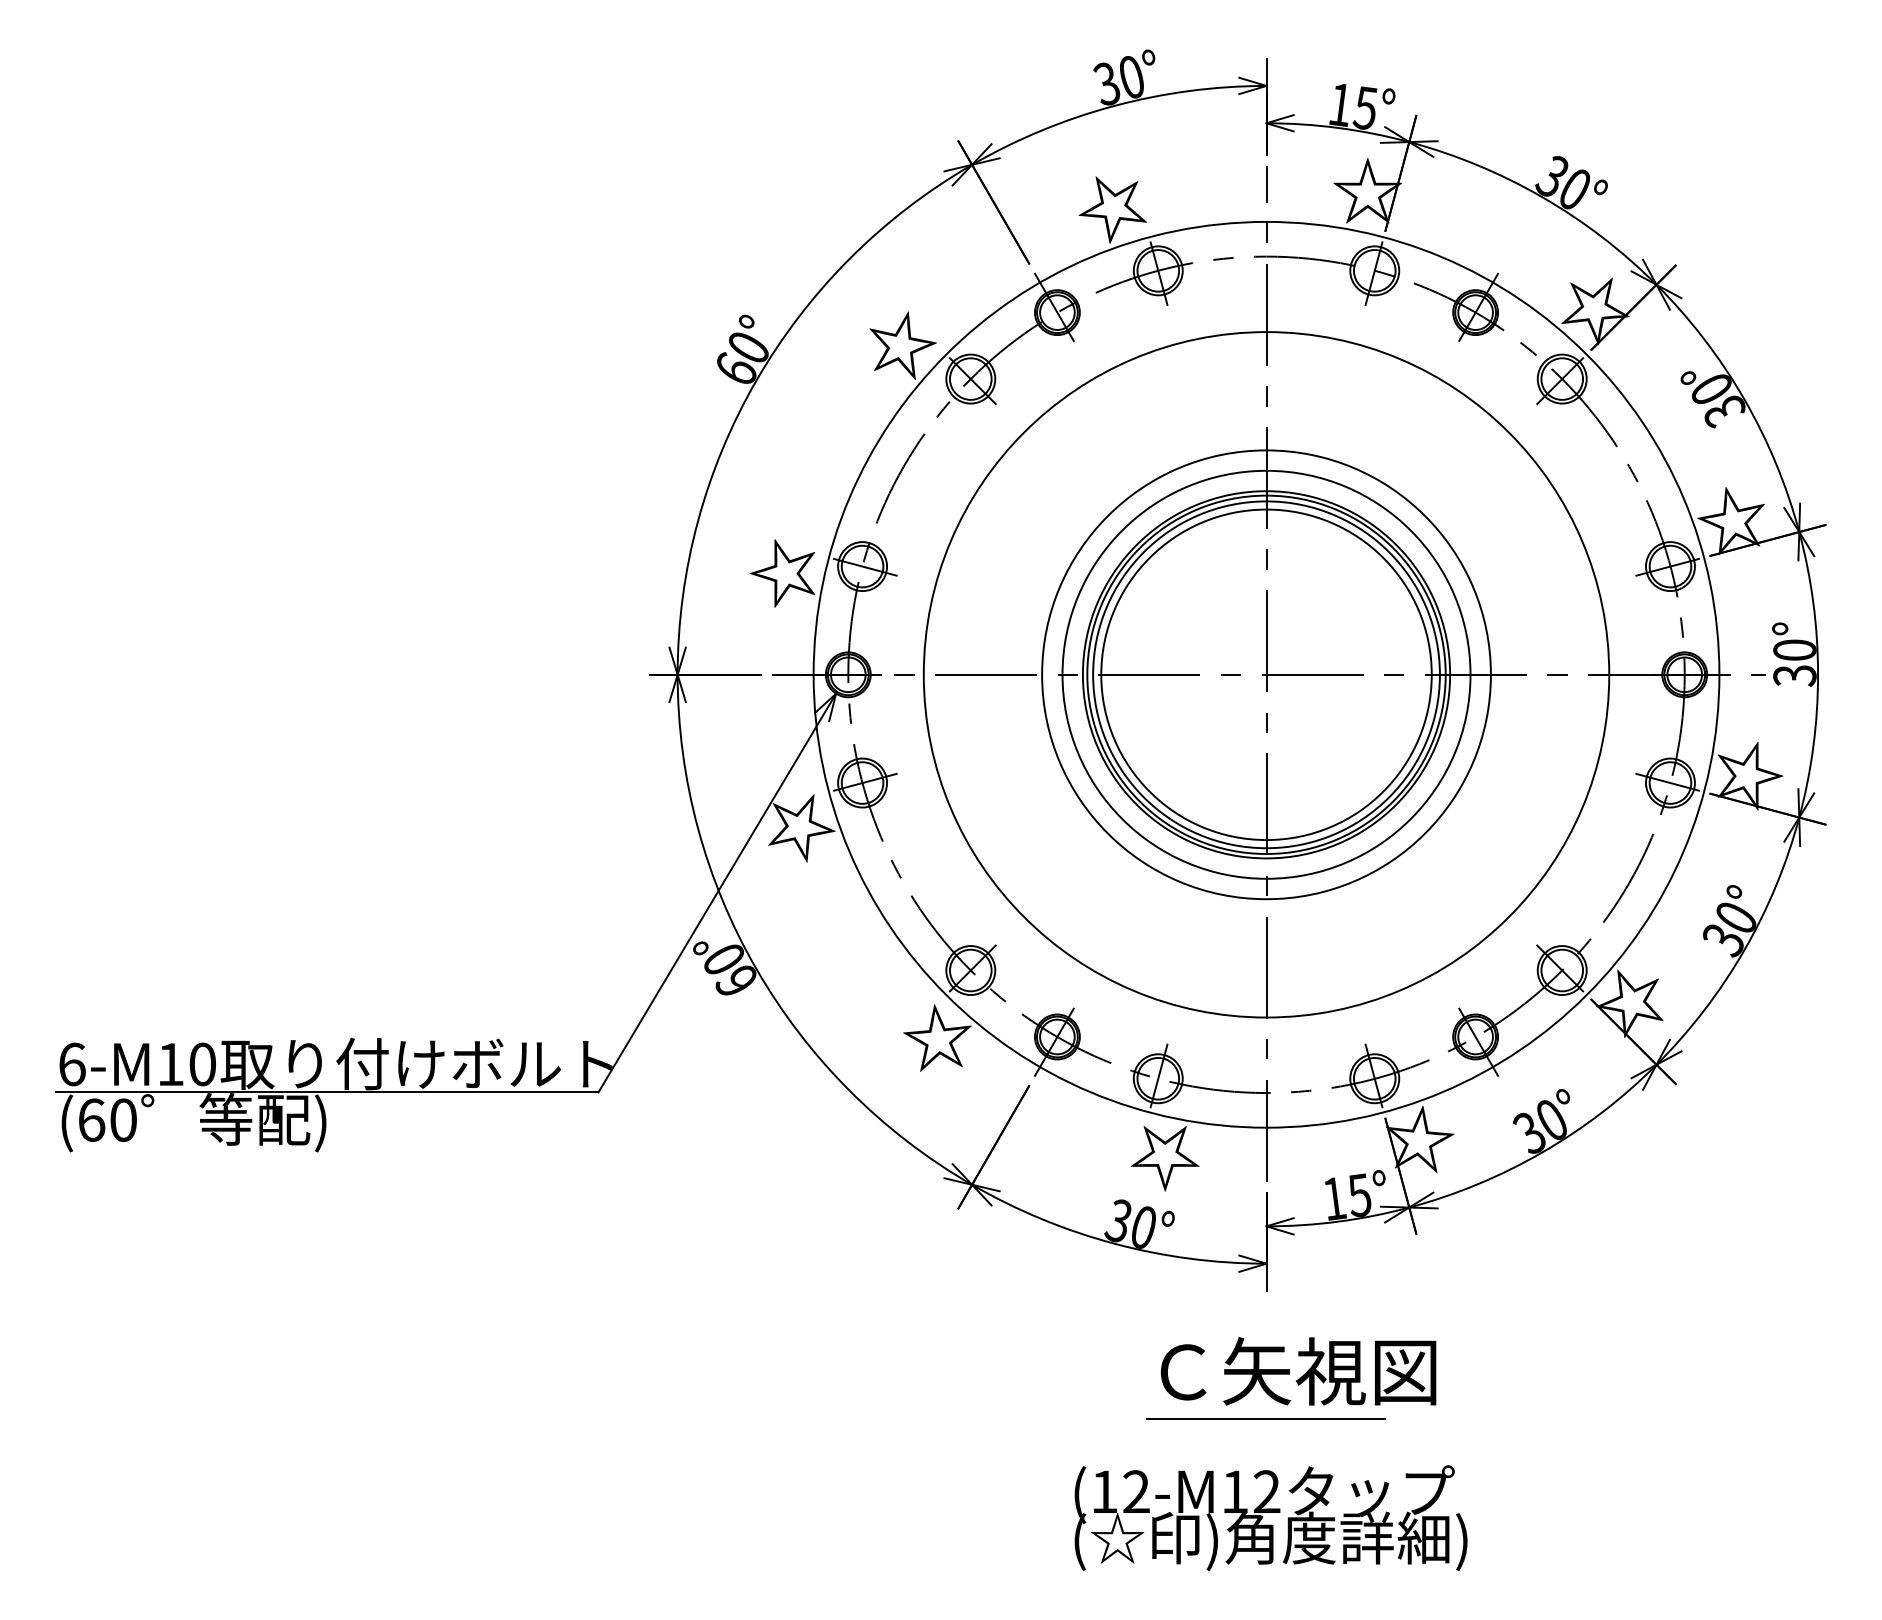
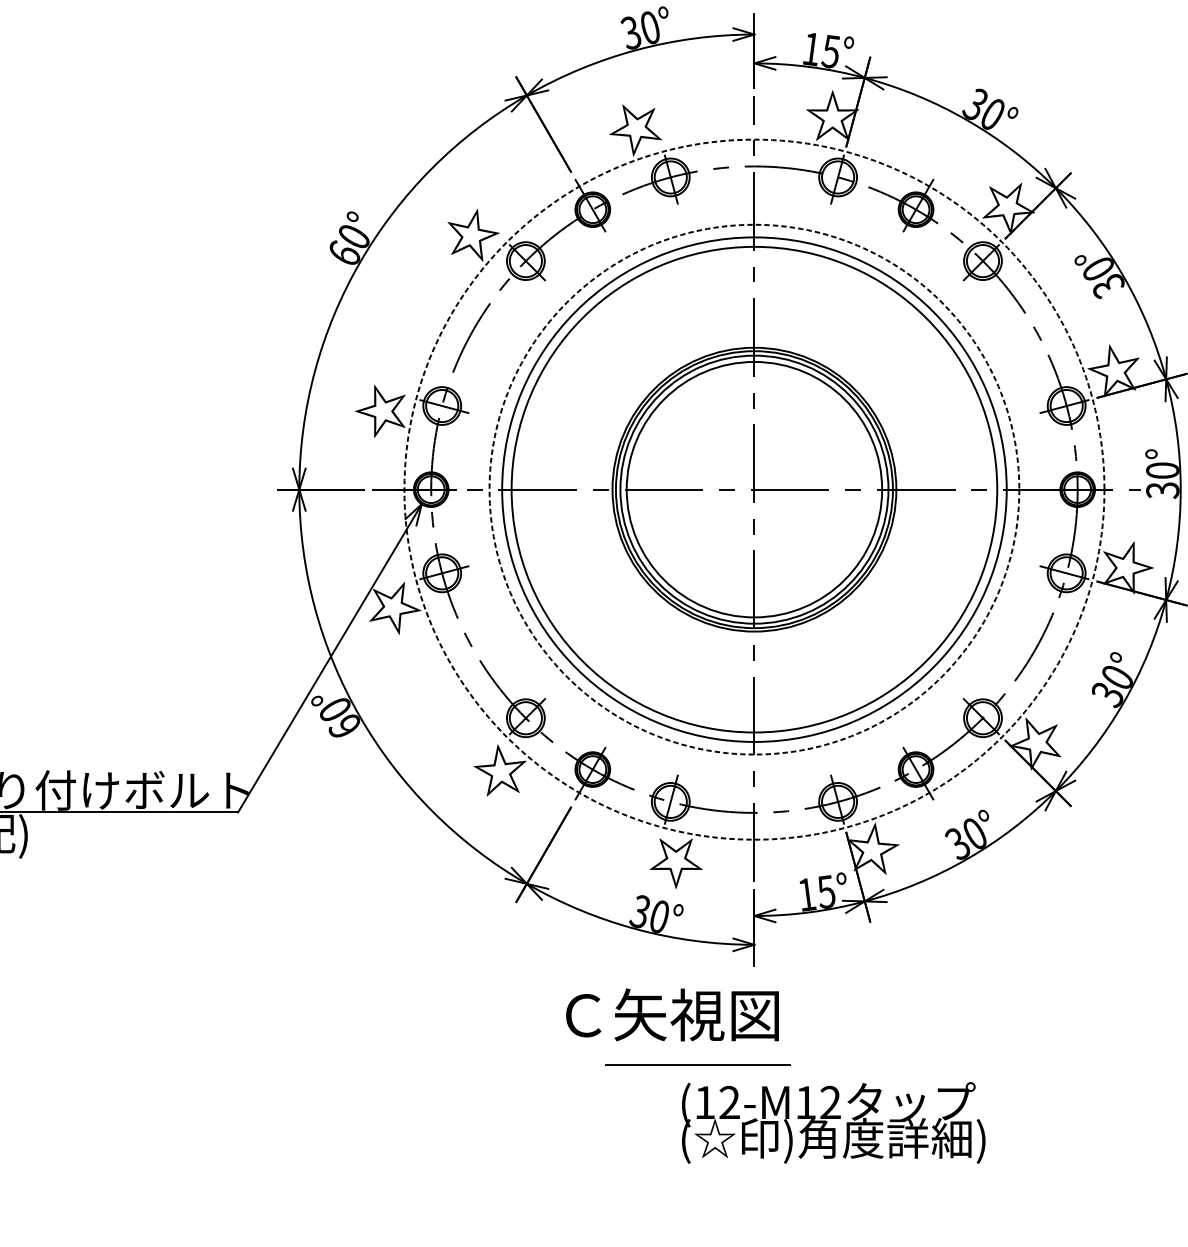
circle: (1266, 674) -> (754, 489), size x1.4
circle: (1266, 674) -> (754, 489), size x1.6
circle: (1266, 674) -> (754, 489), solid -> dashed
circle: (1266, 674) -> (754, 489), solid -> dashed
text: (1298, 1371) -> (672, 1015), moved
line: (1265, 1418) -> (697, 1064), moved
text: (1270, 1517) -> (833, 1122), moved

